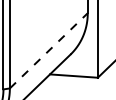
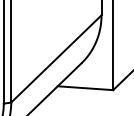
line: (49, 50) -> (57, 58), dashed -> solid

